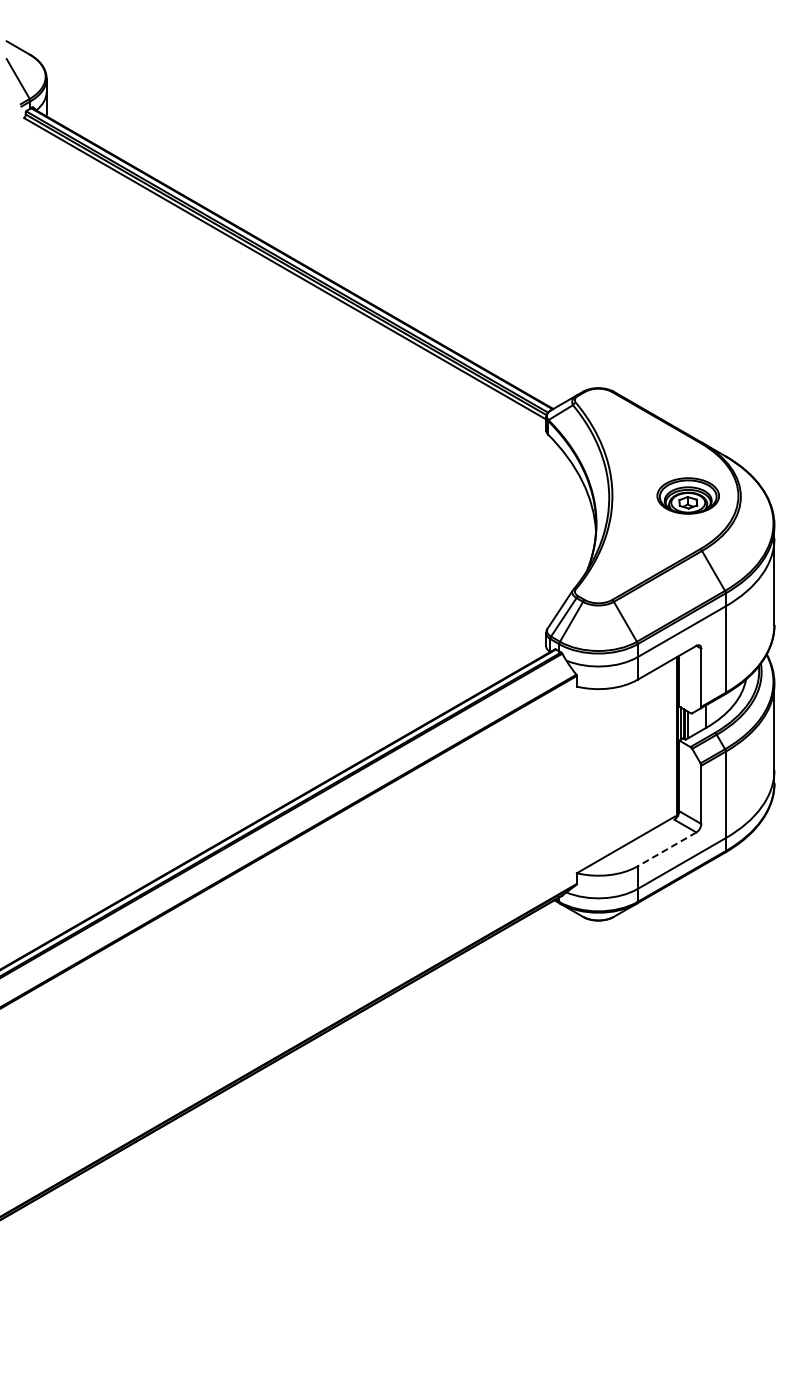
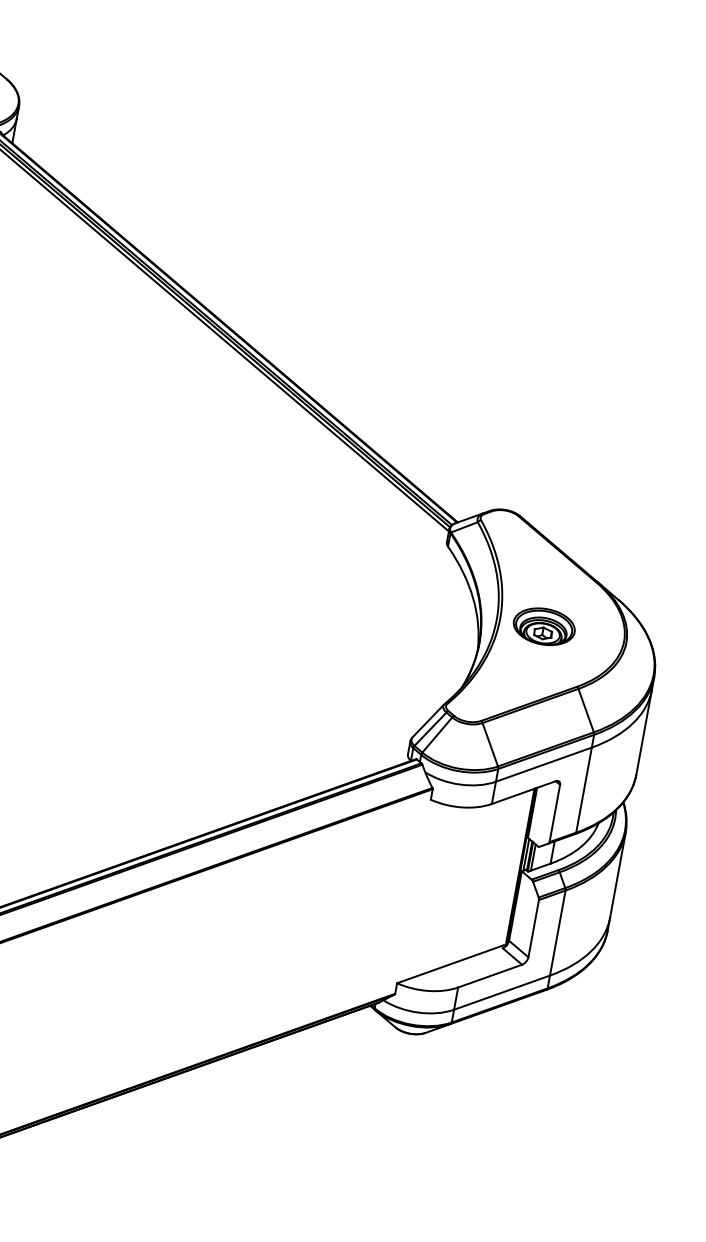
part: (687, 495) -> (543, 626), moved
line: (667, 849) -> (490, 976), dashed -> solid

